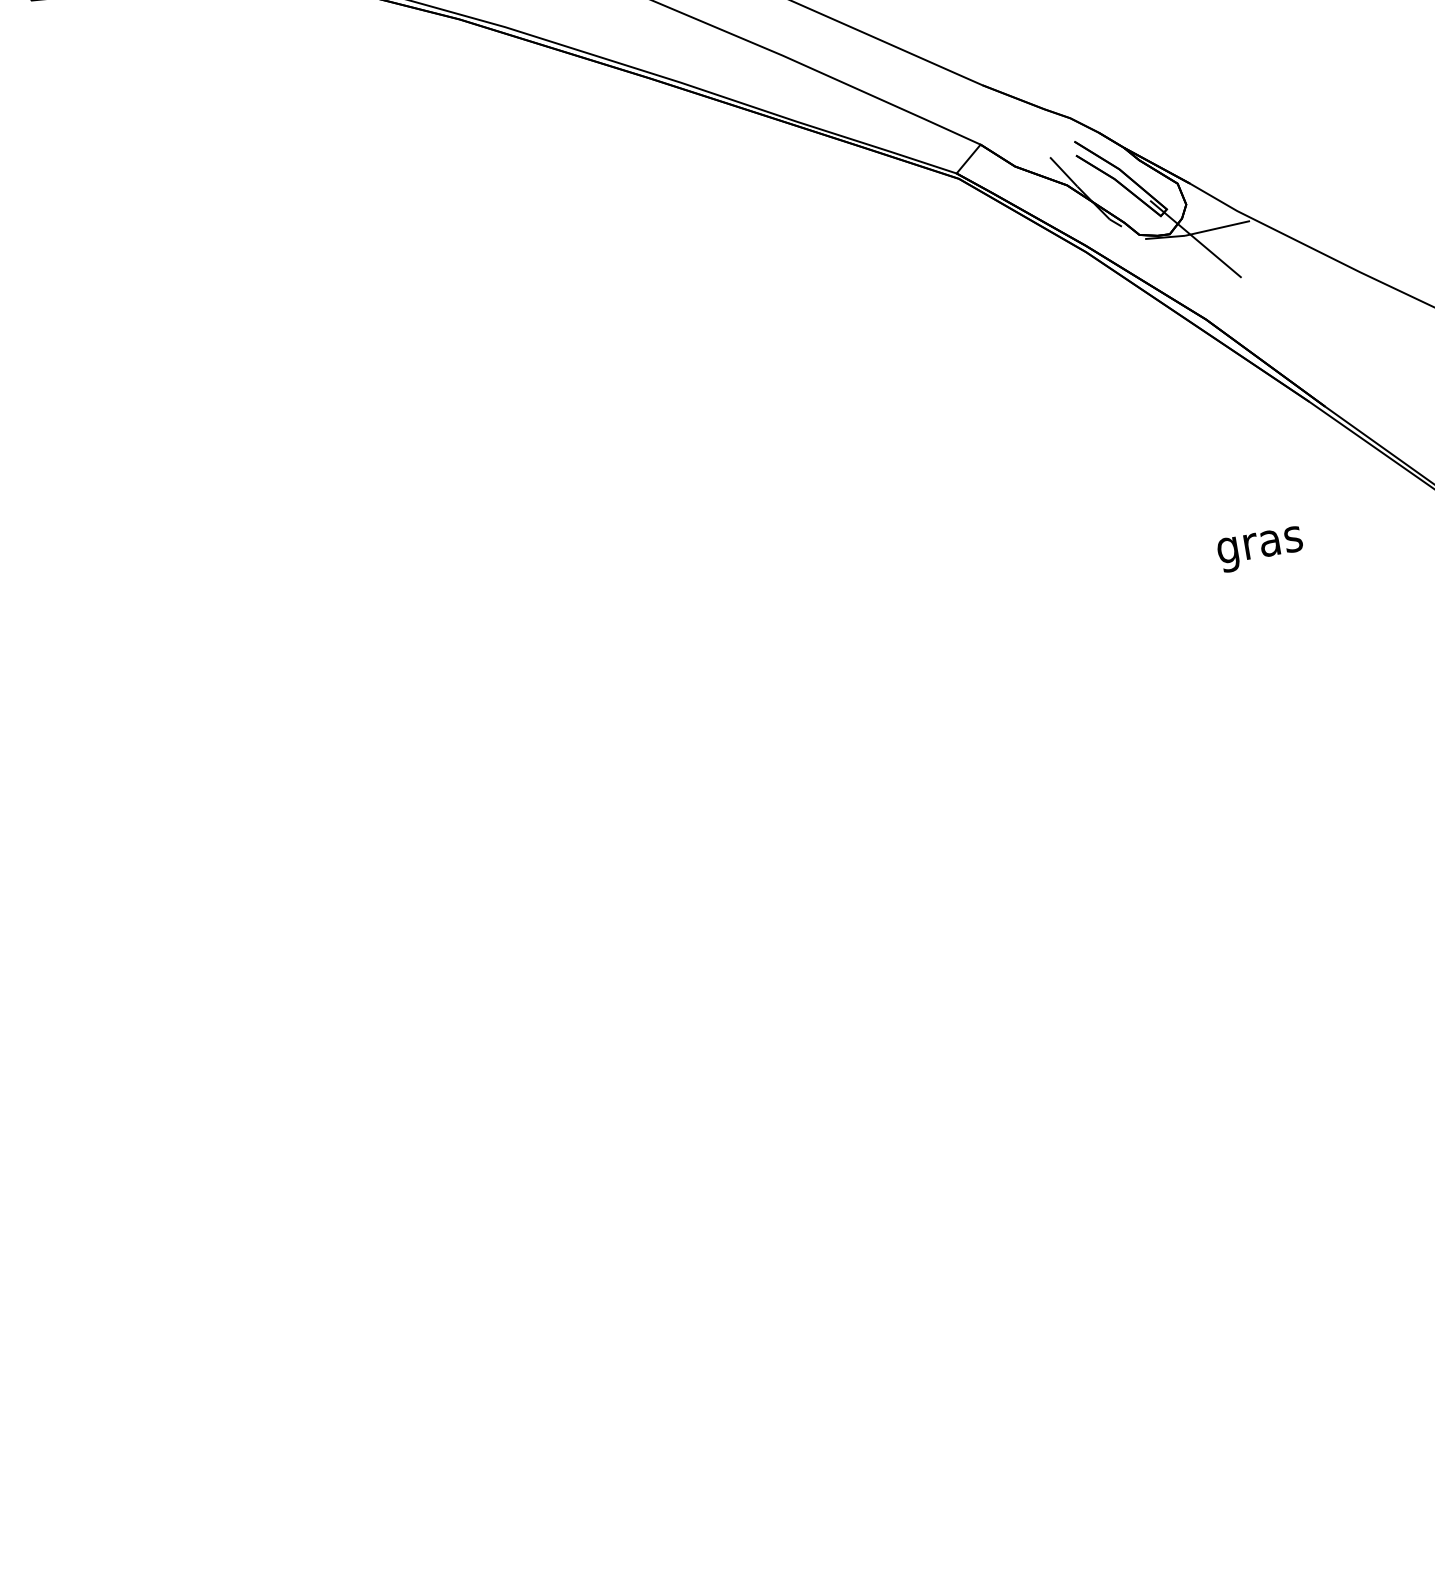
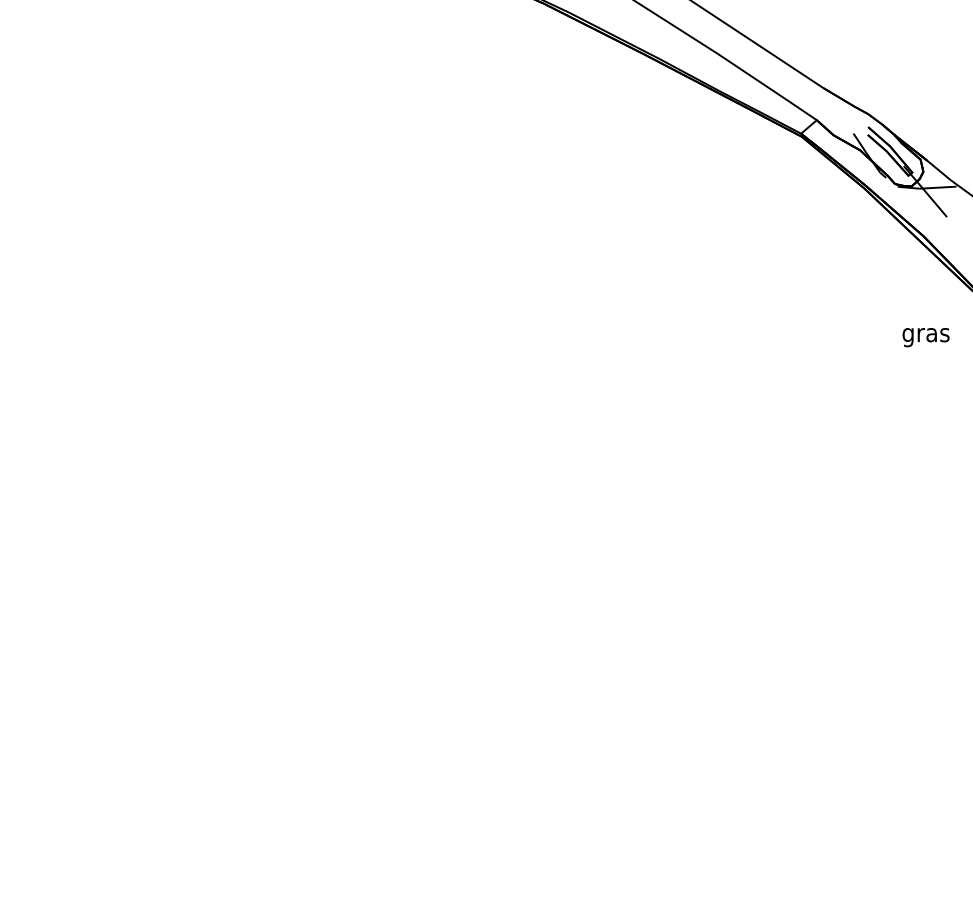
text: (1259, 549) -> (925, 337), moved

